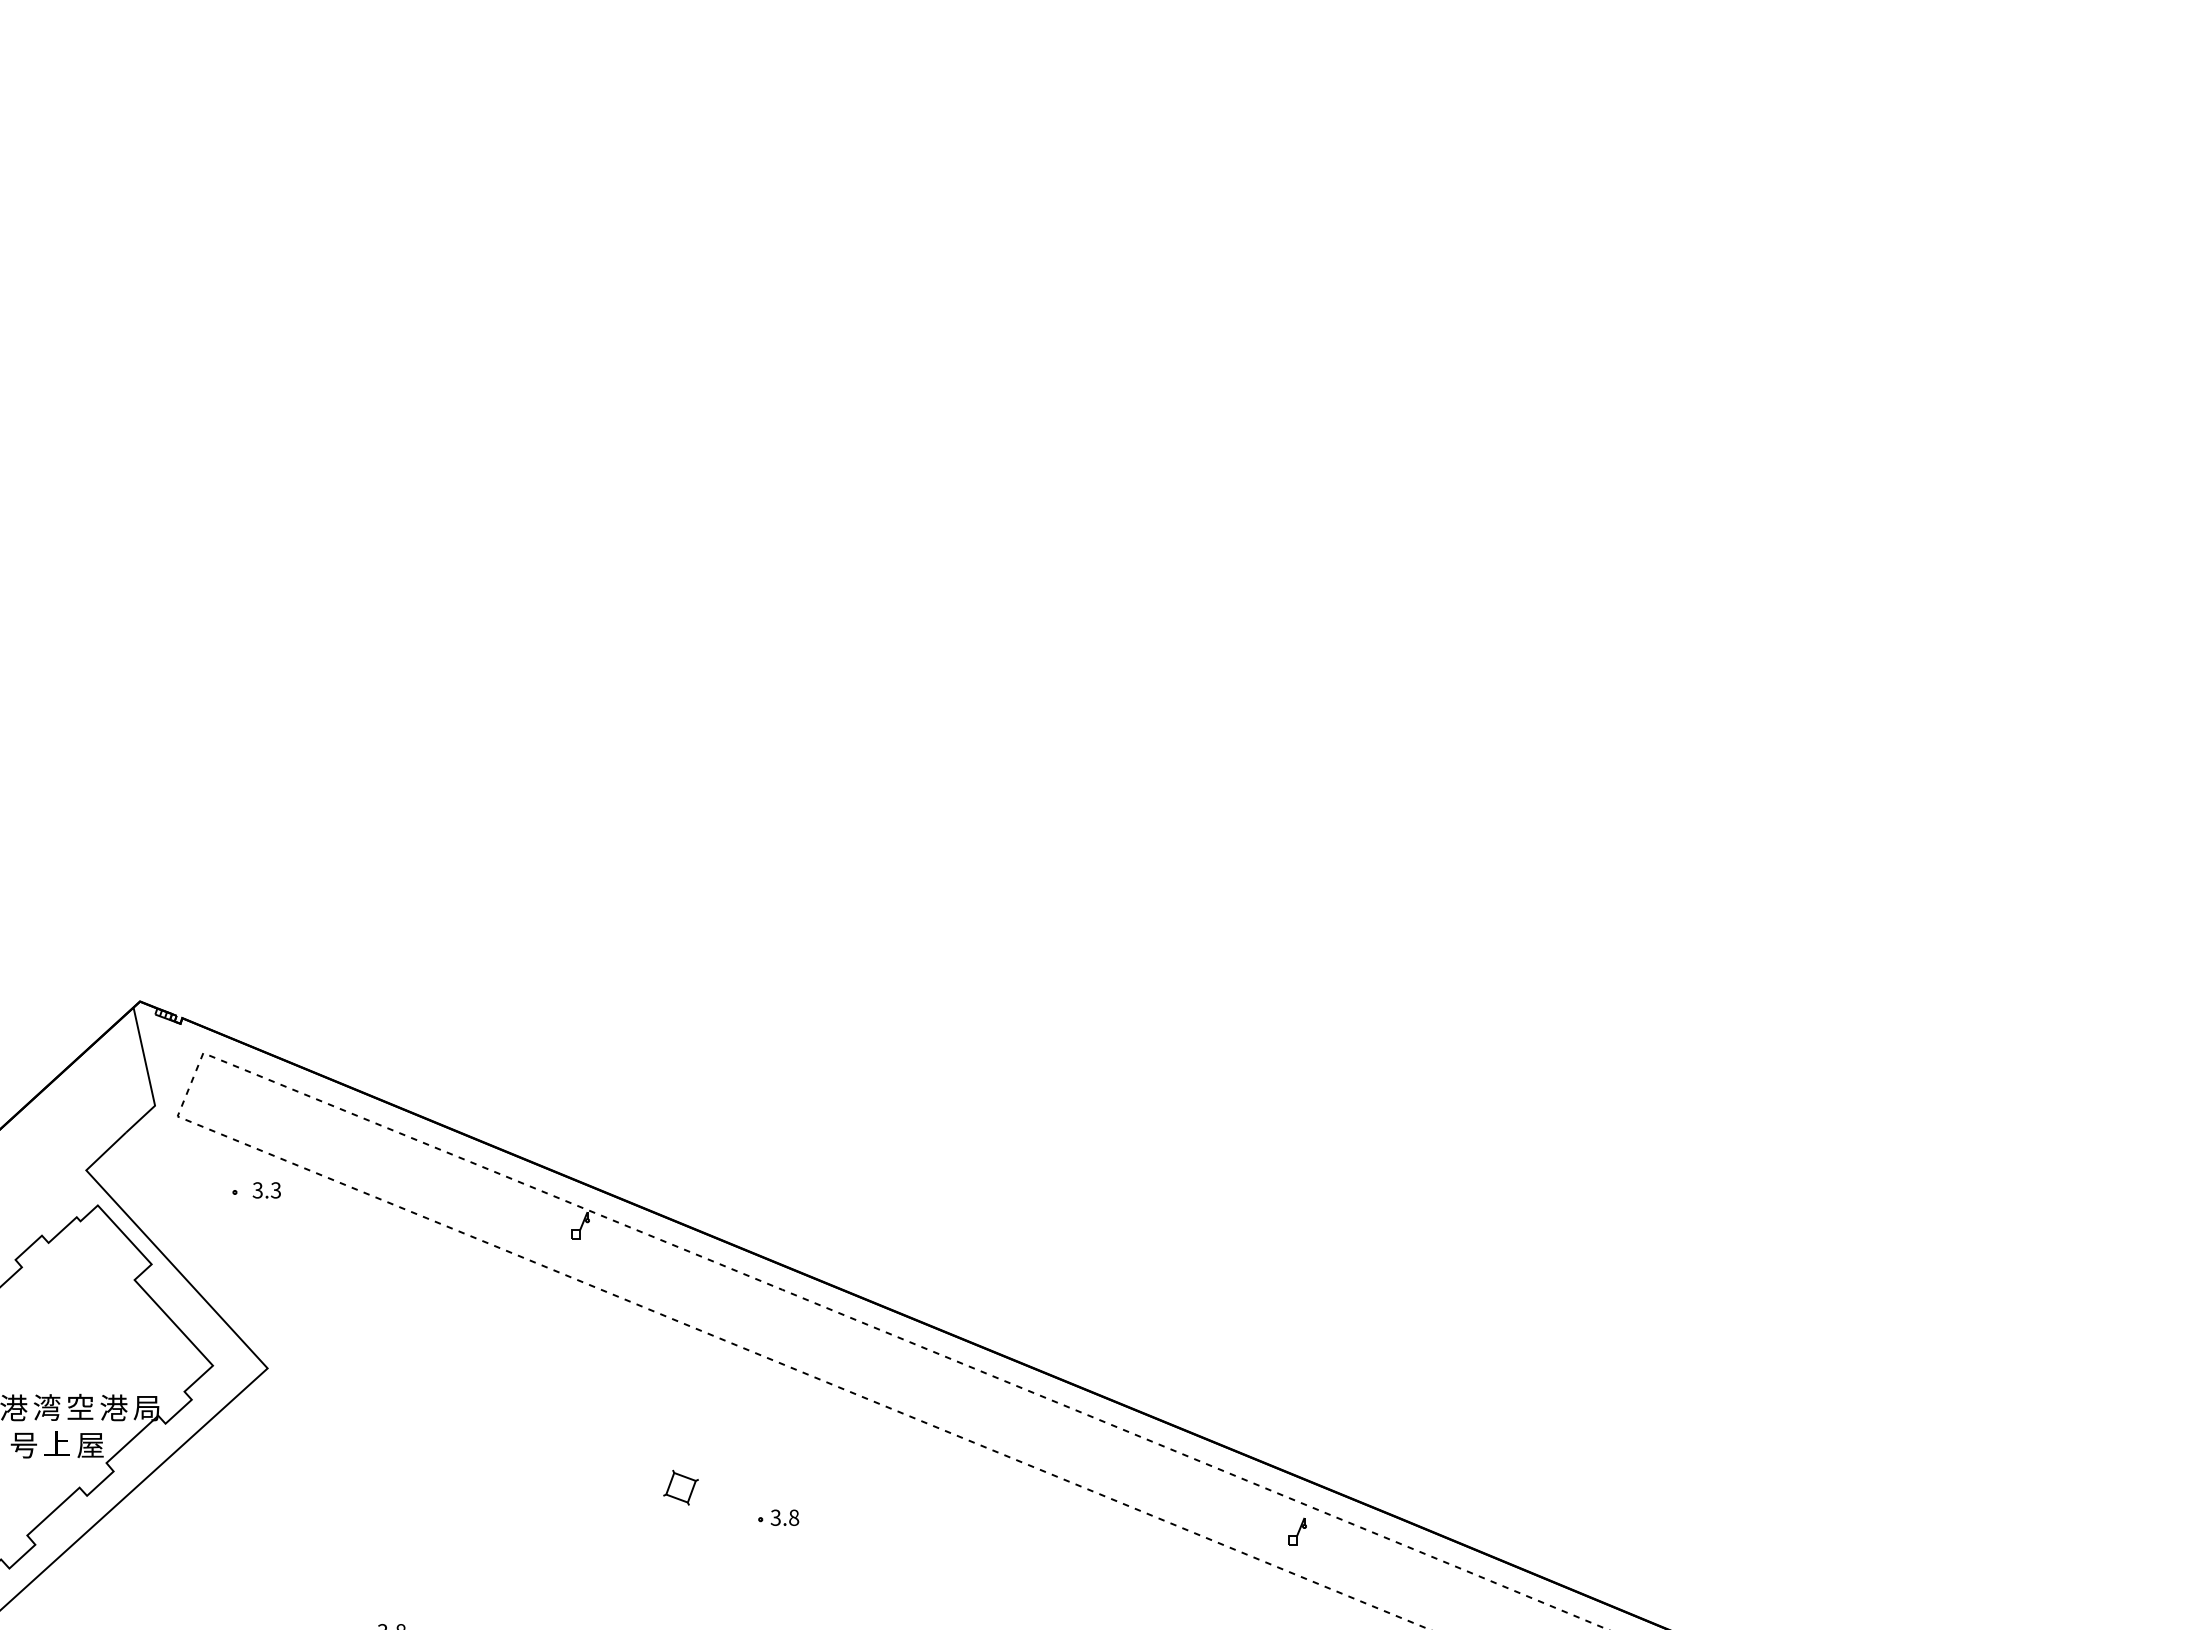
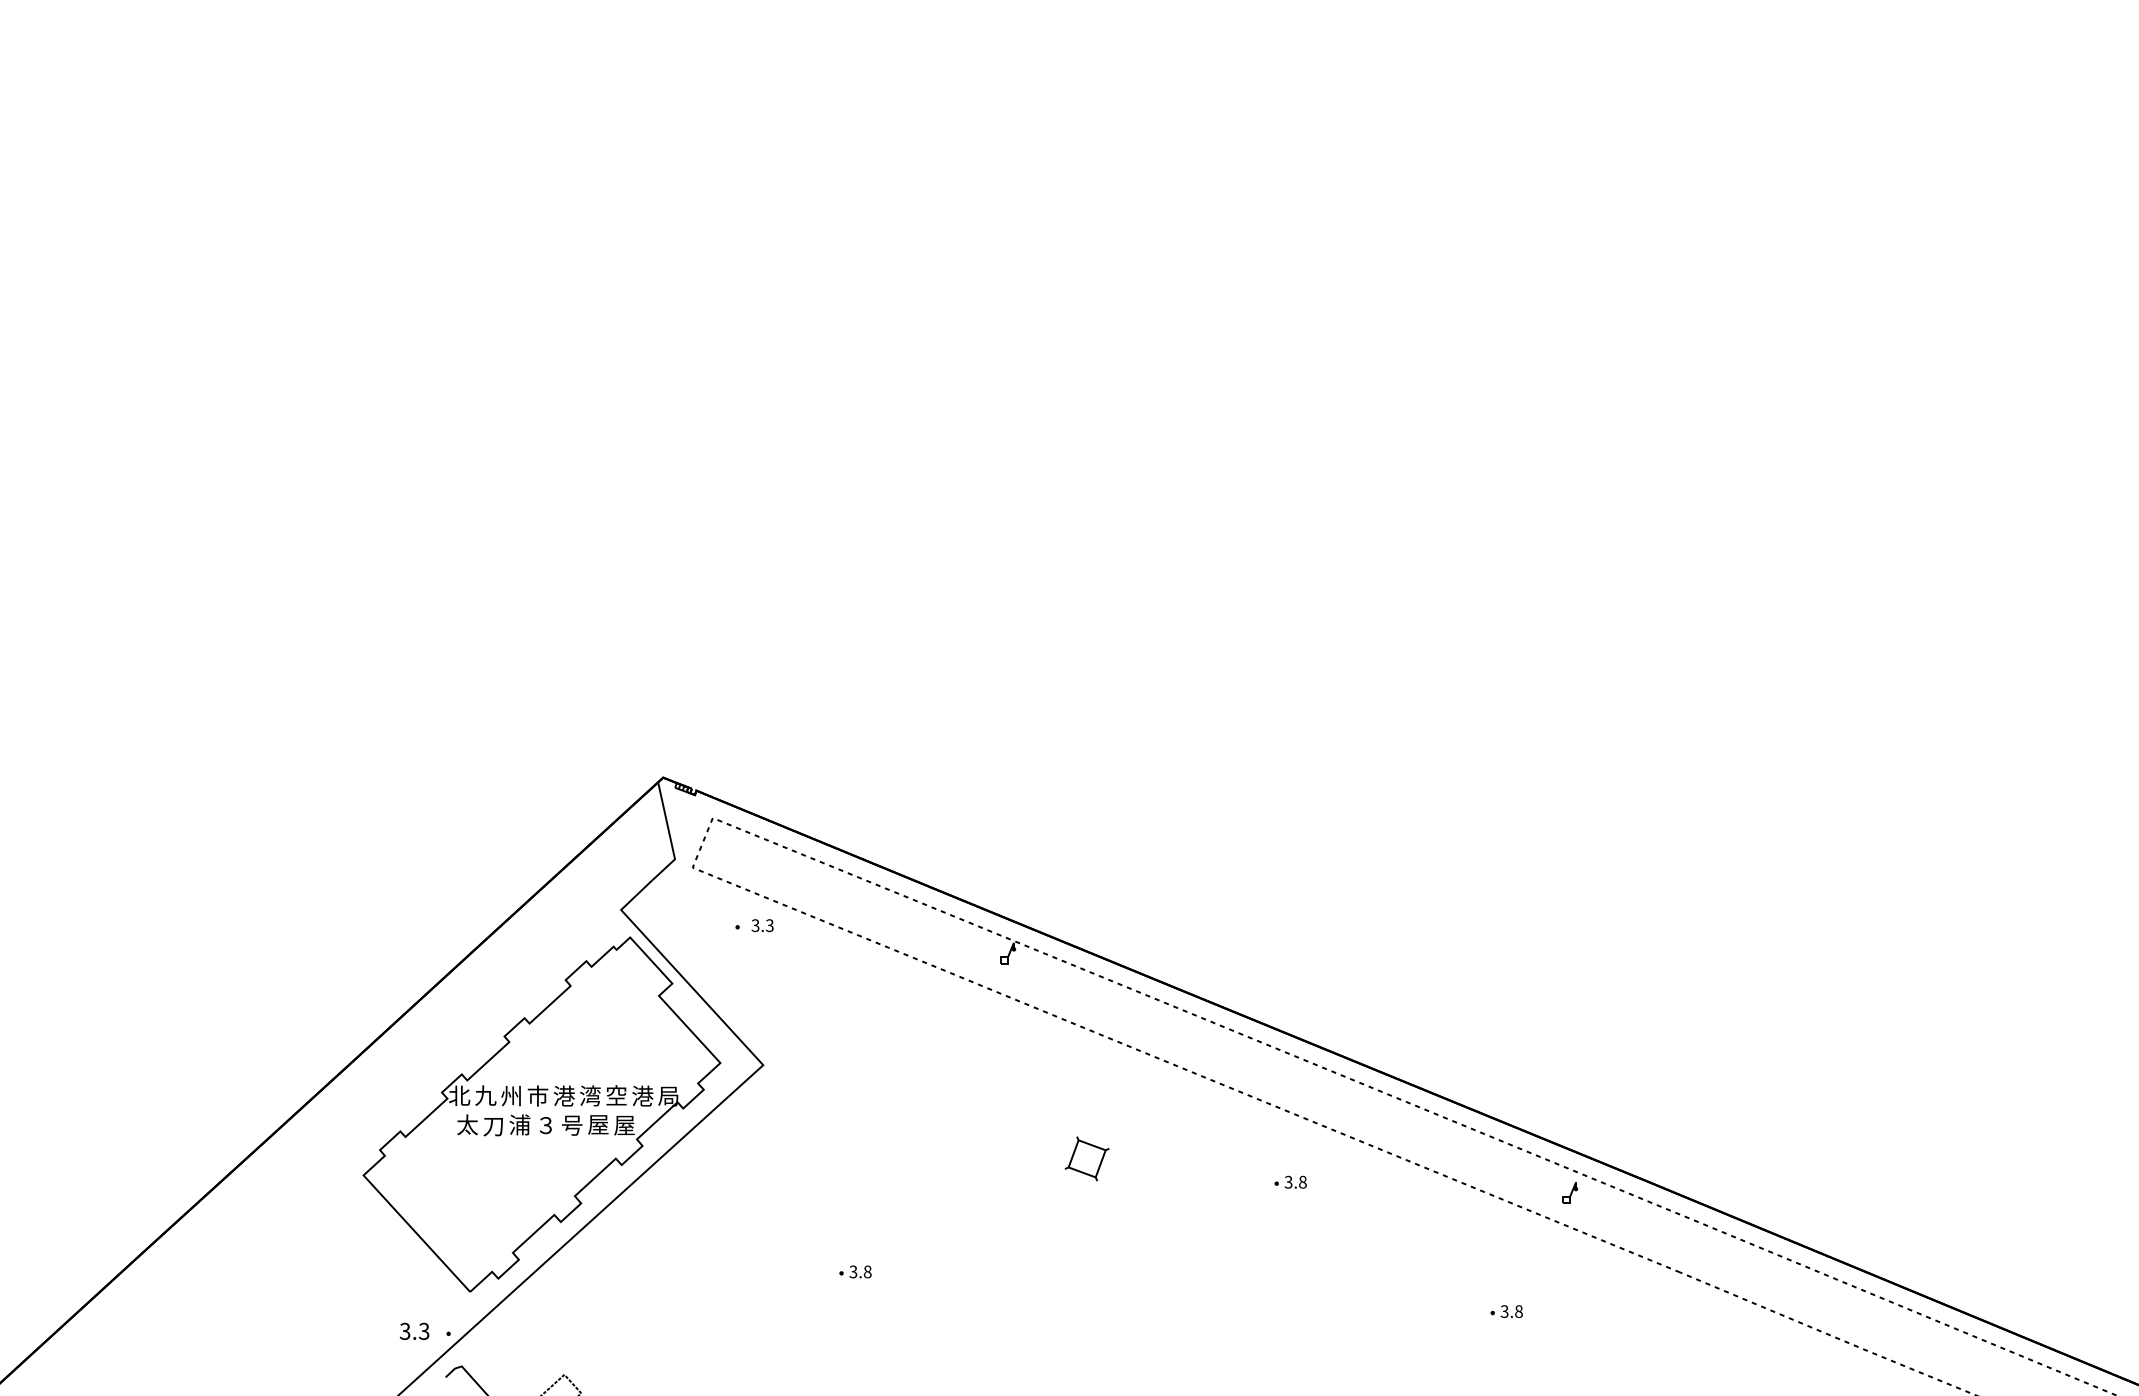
text: (57, 1444) -> (598, 1124), 上 -> 屋
part: (681, 1487) -> (1087, 1158), size x1.6
part: (778, 1516) -> (1290, 1181), moved

